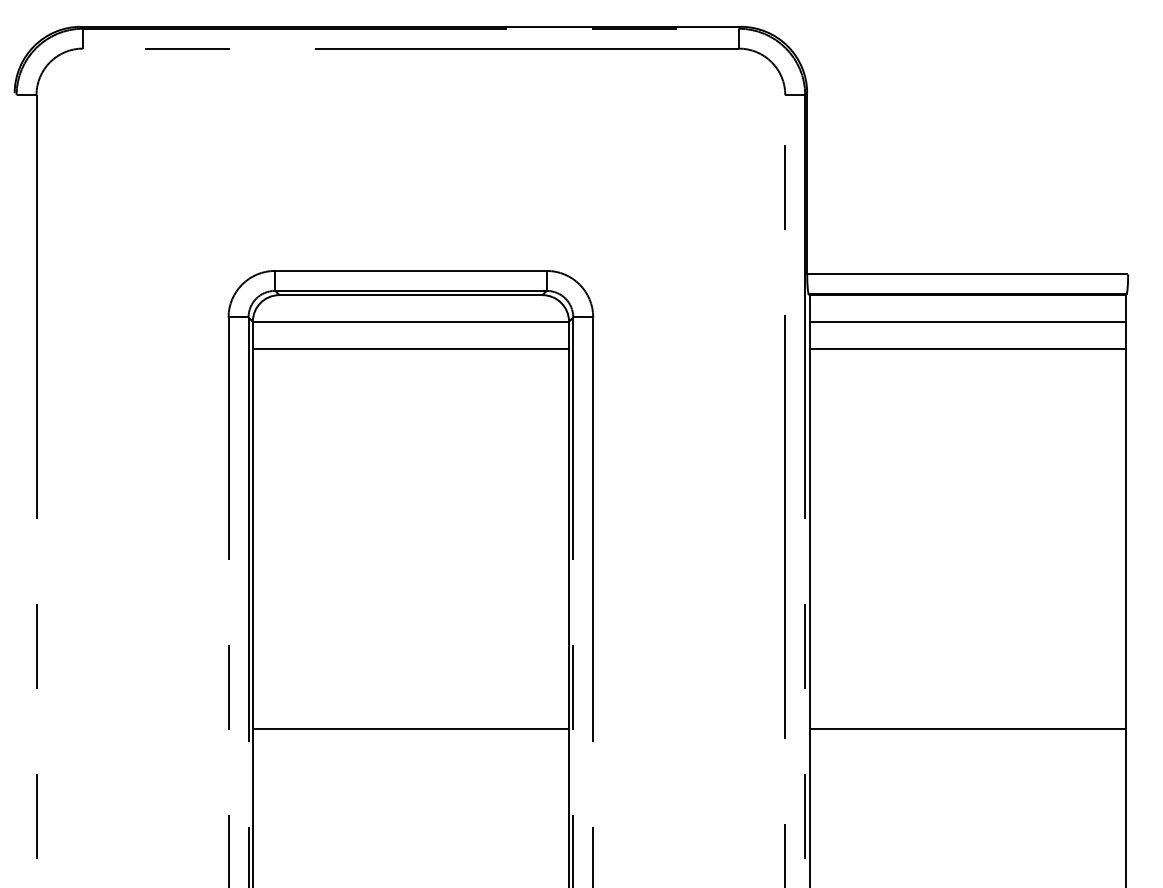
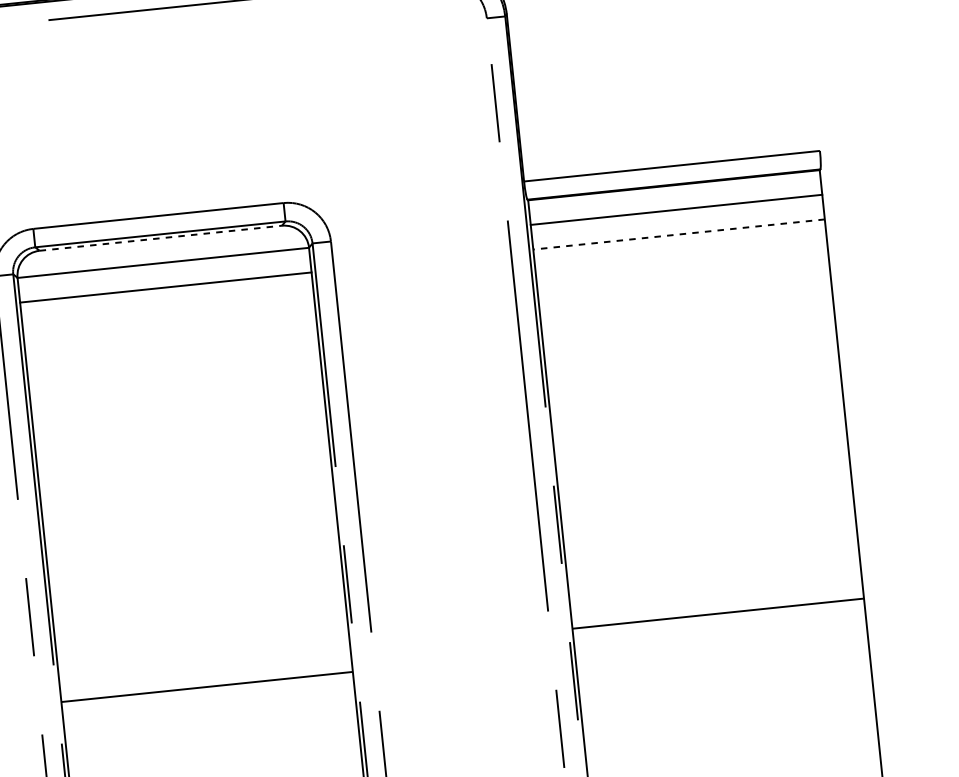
line: (411, 295) -> (161, 238), solid -> dashed
line: (967, 348) -> (678, 234), solid -> dashed
line: (410, 728) -> (206, 686), moved
line: (967, 728) -> (718, 613), moved

